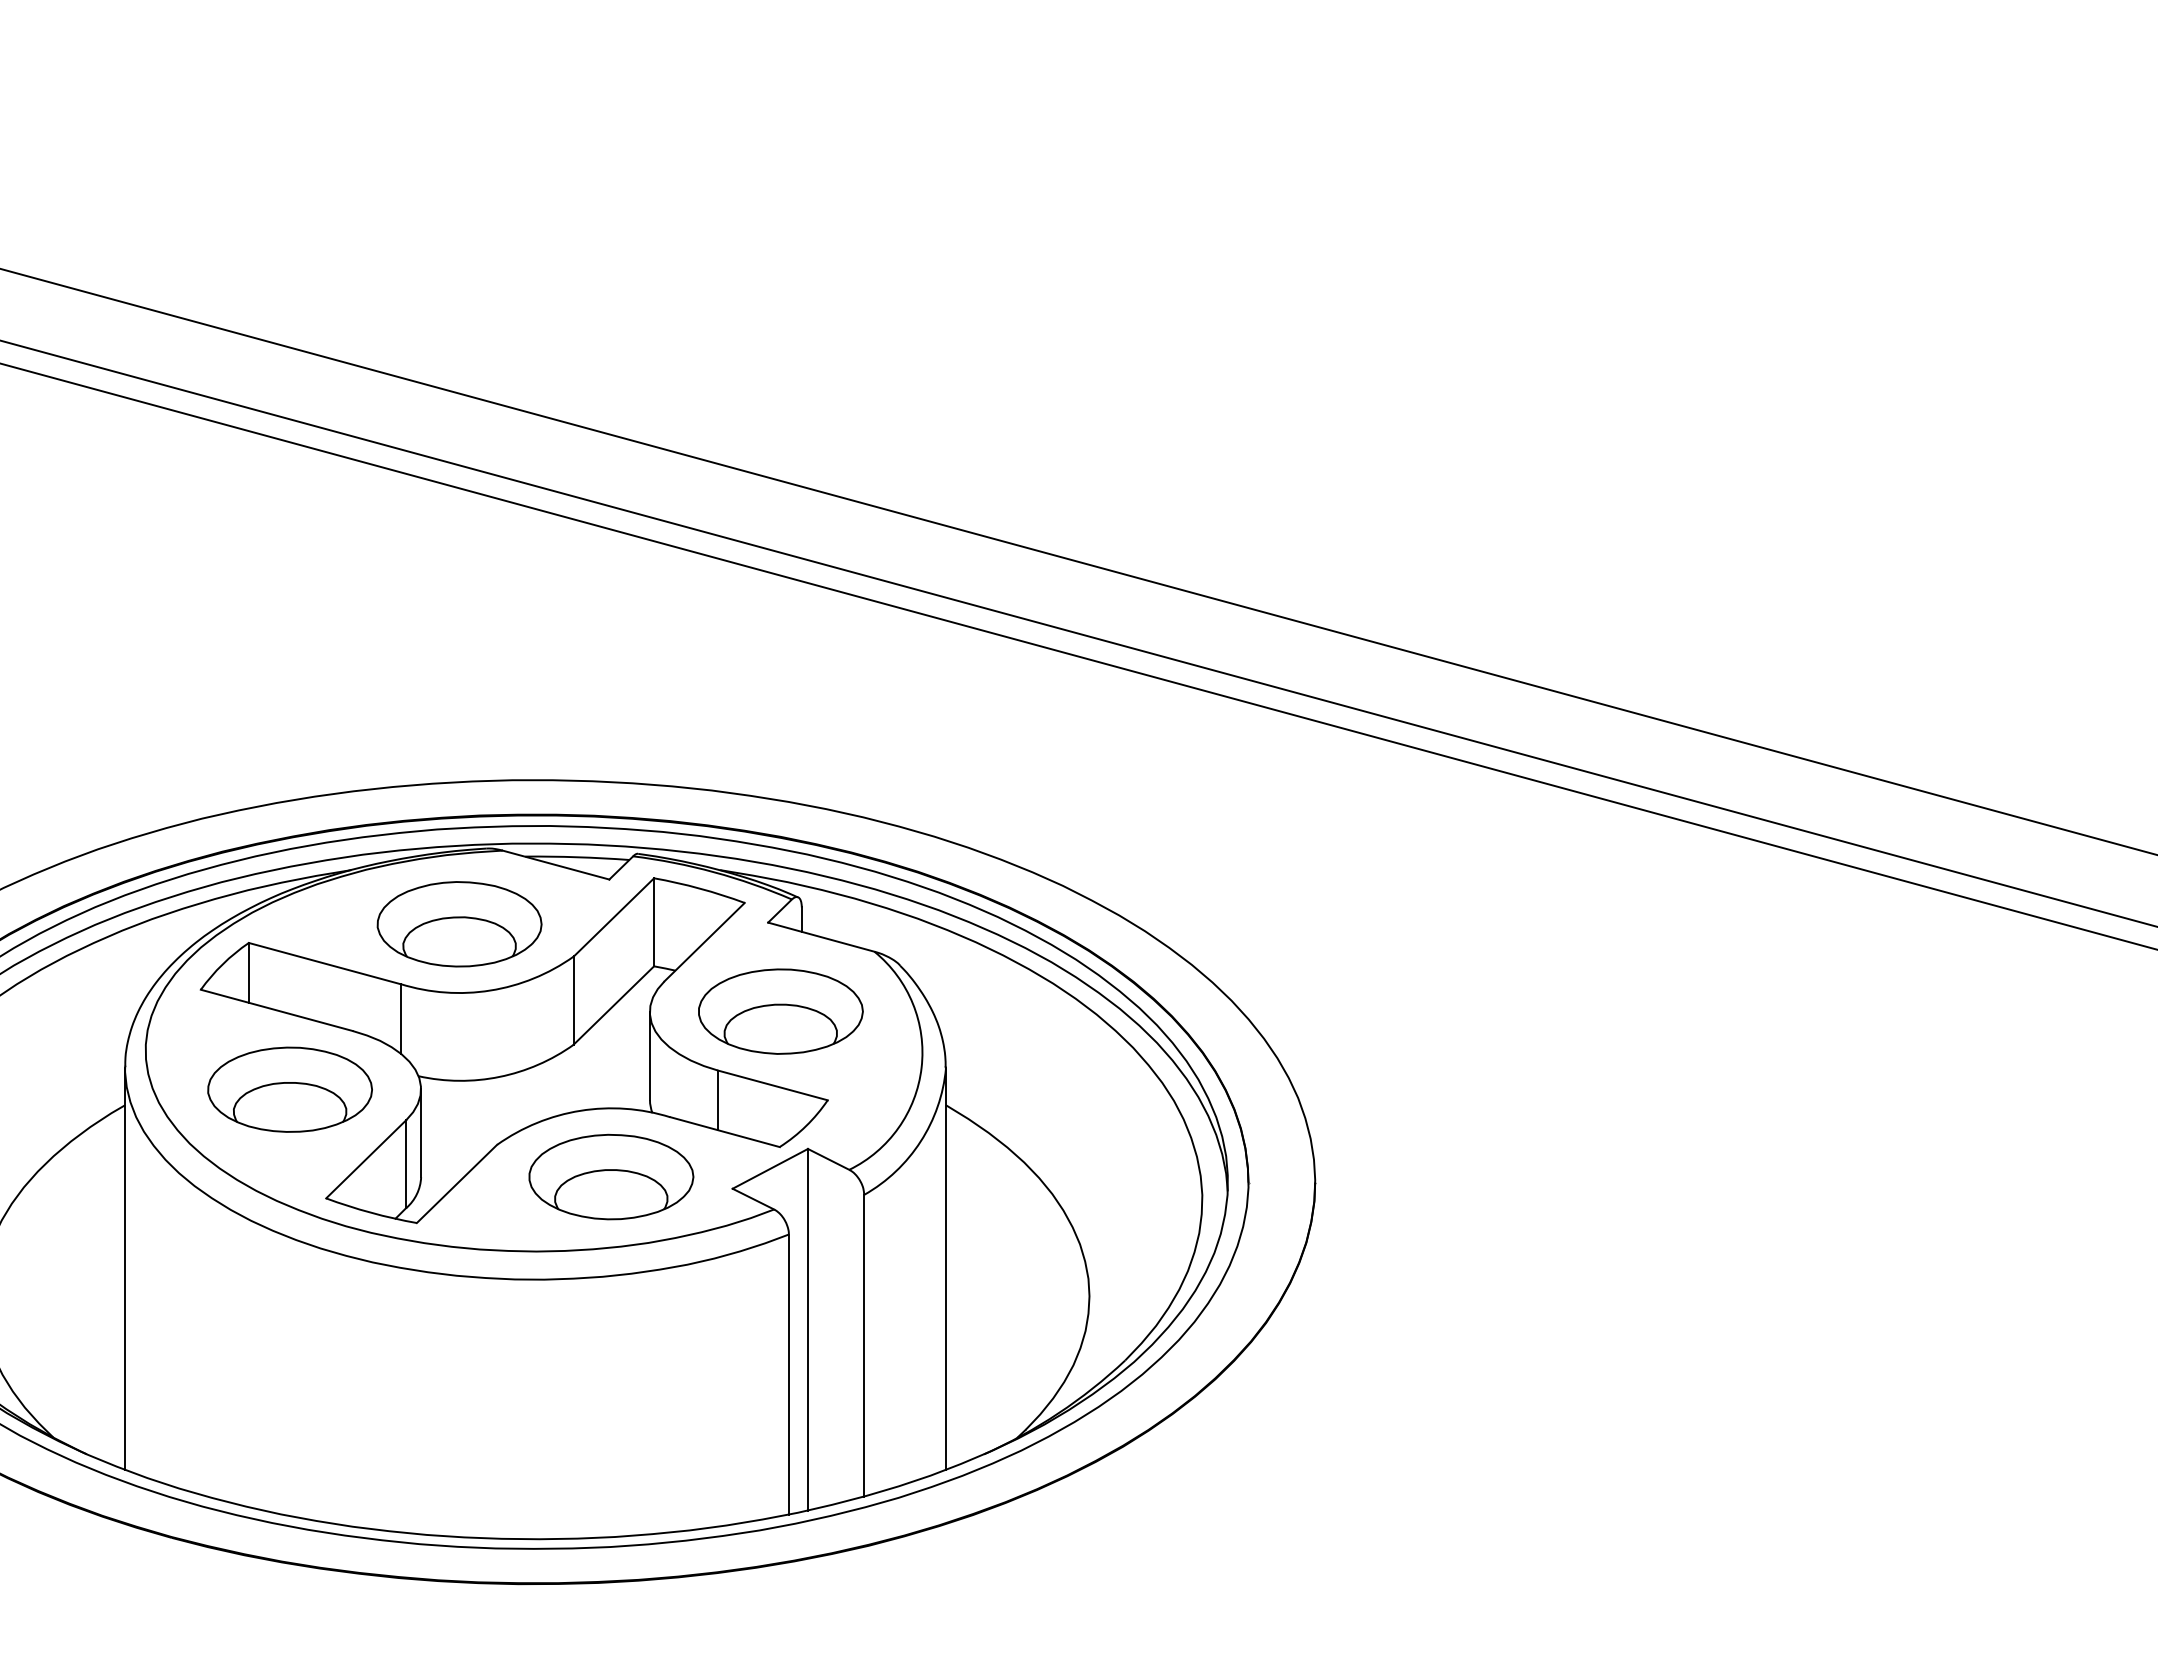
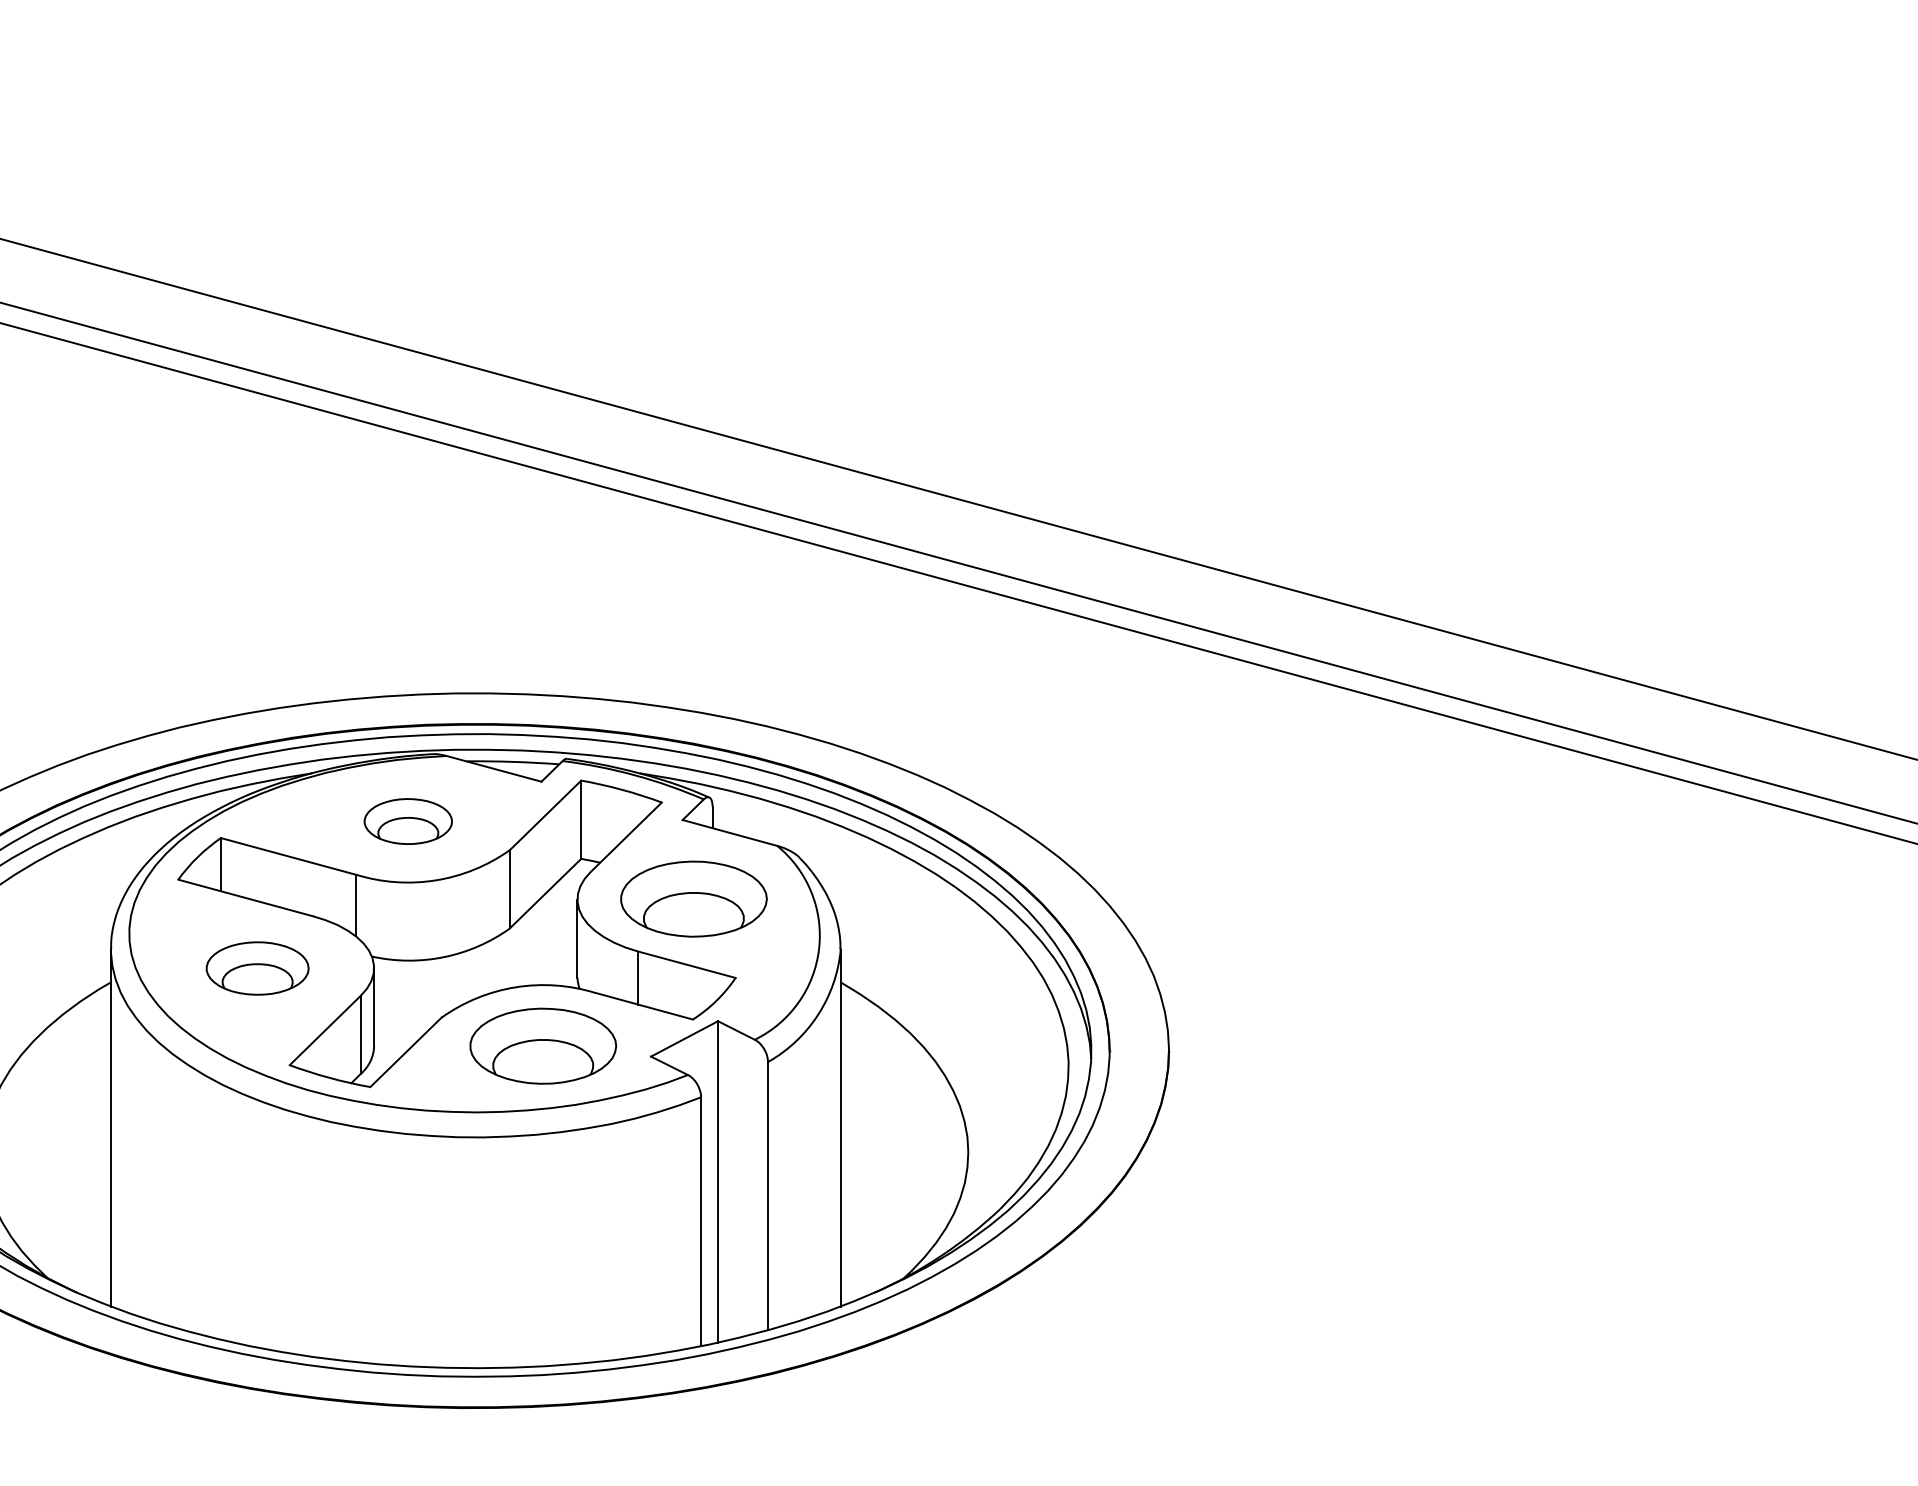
part: (459, 924) -> (408, 821), size x0.6
part: (289, 1089) -> (257, 968), size x0.7

